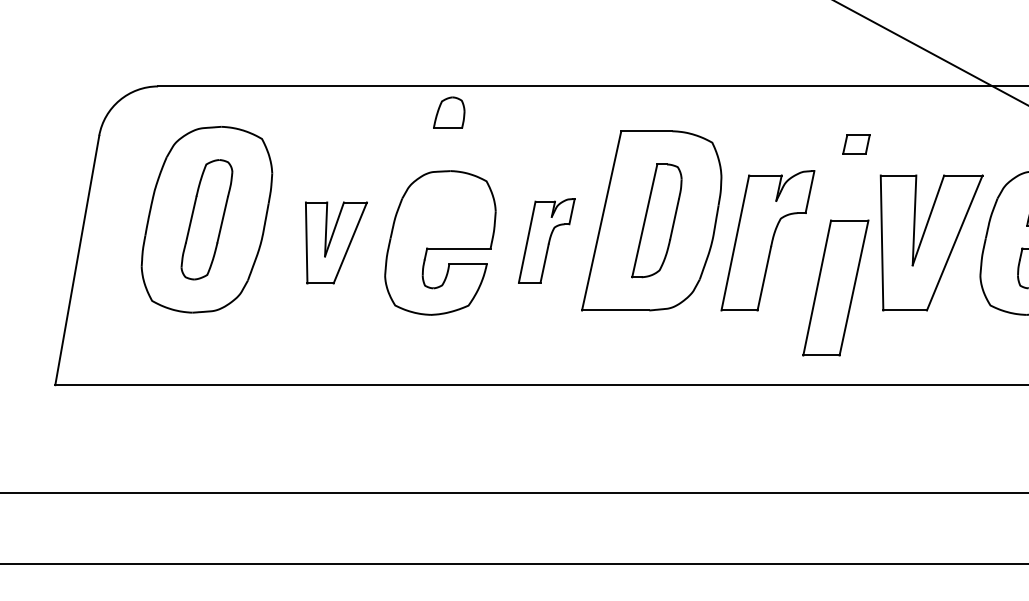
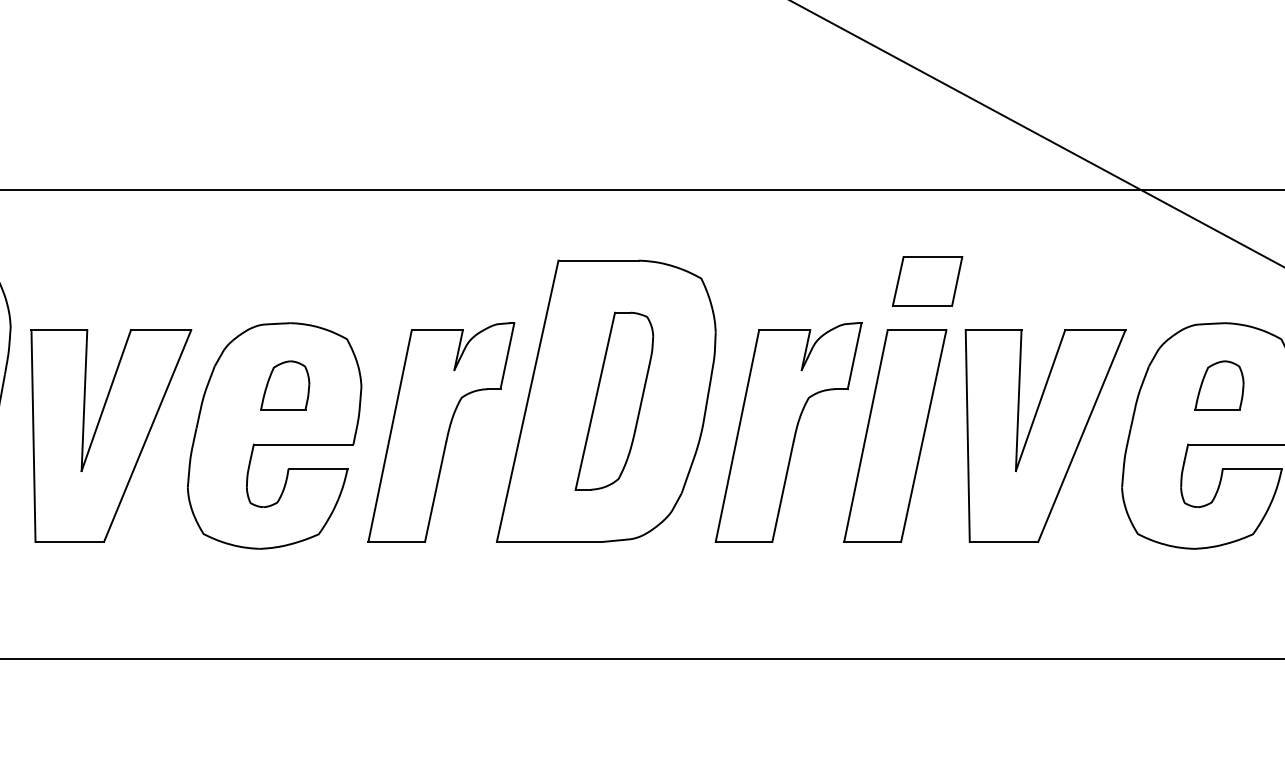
part: (449, 112) -> (285, 385), moved
part: (856, 144) -> (927, 281), size x1.67
part: (546, 240) -> (441, 432), size x1.67
part: (336, 242) -> (111, 435), size x1.67
part: (835, 287) -> (894, 435), moved

